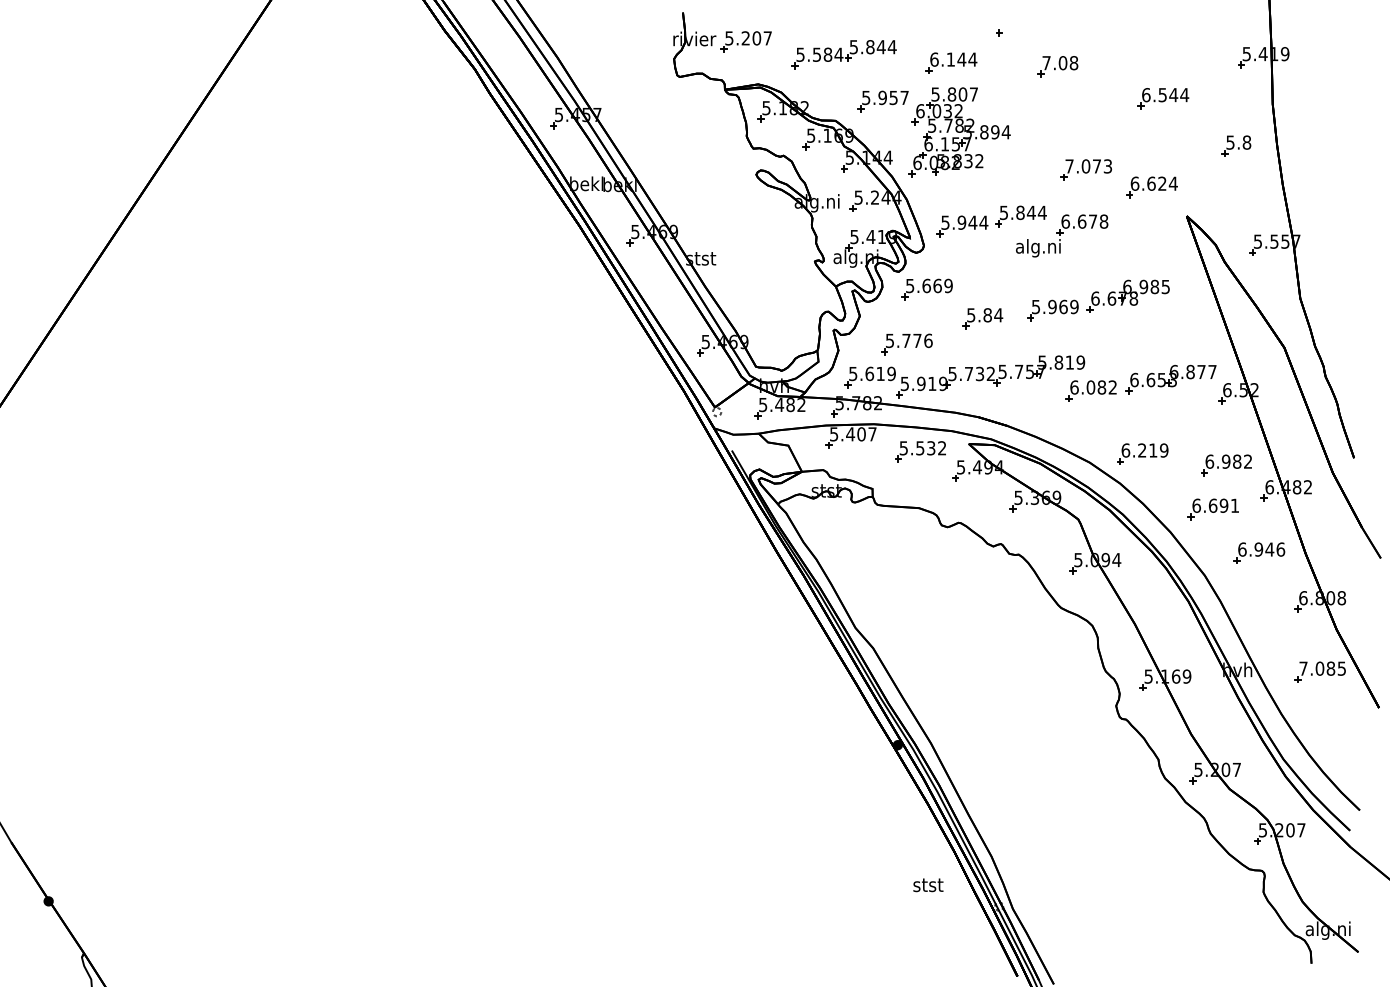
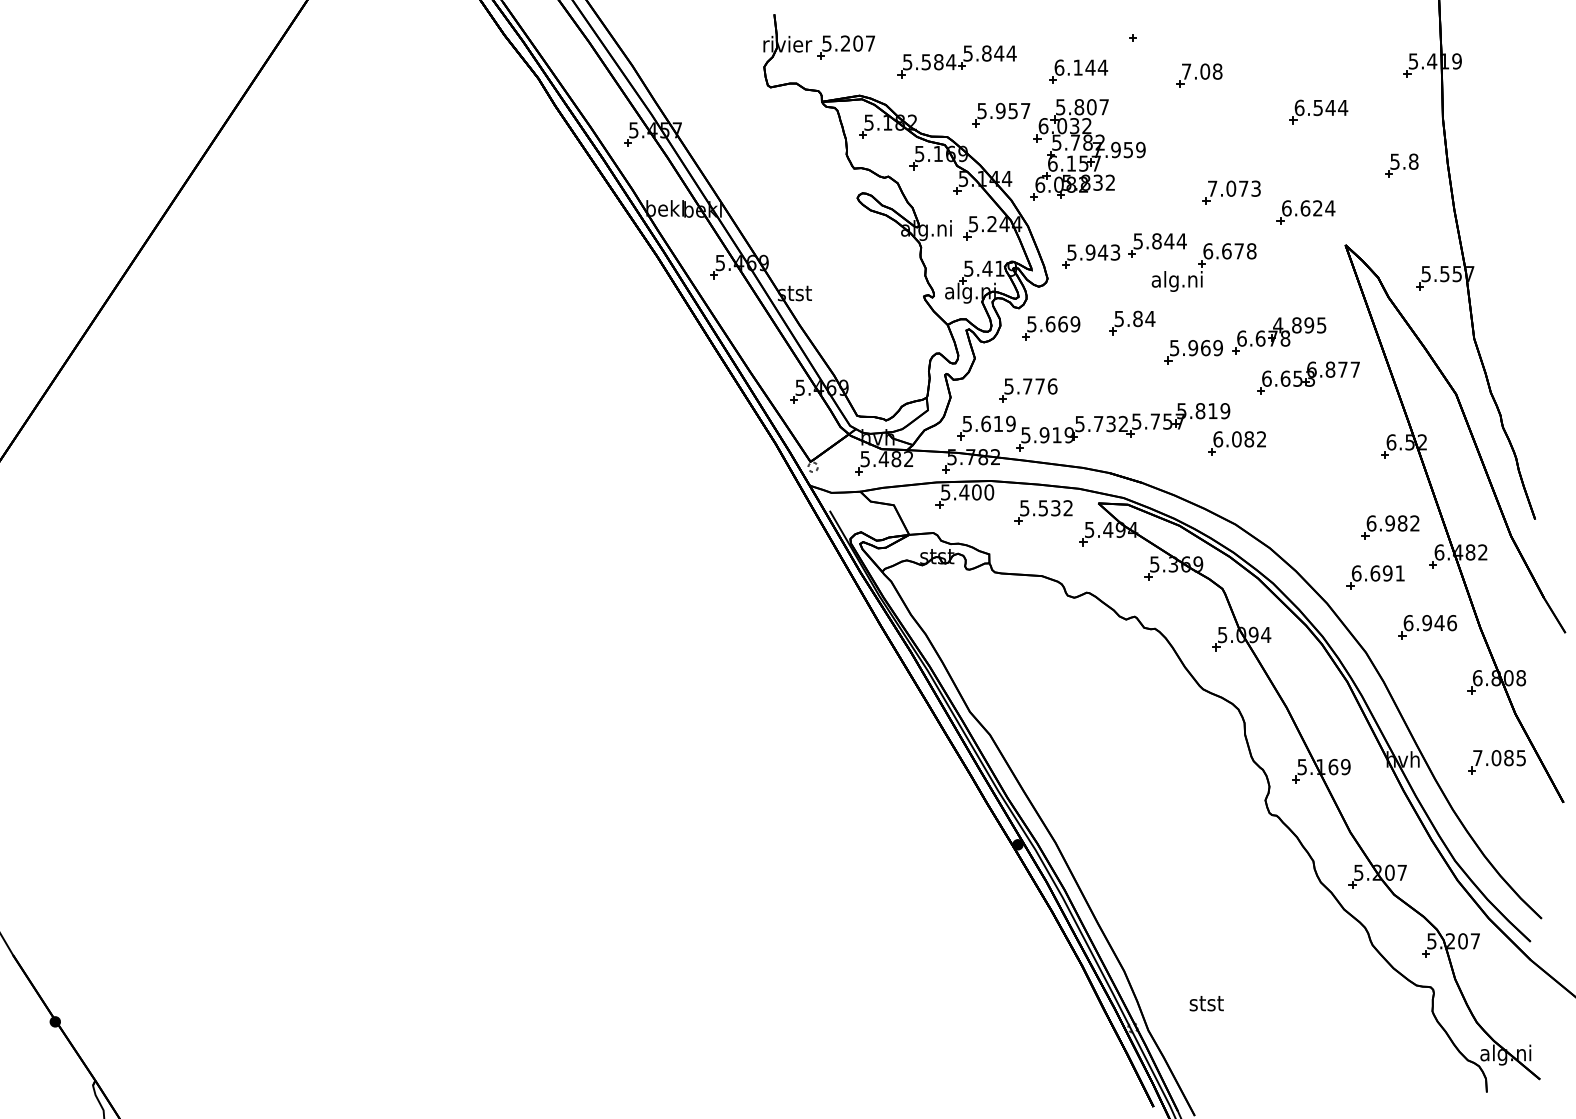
text: (987, 132) -> (1119, 150), 5.894 -> 7.959
text: (983, 222) -> (1115, 252), 5.944 -> 5.943
text: (1140, 286) -> (1293, 324), 6.985 -> 4.895
part: (982, 318) -> (1132, 322), moved
part: (1170, 379) -> (1307, 378), moved
text: (872, 434) -> (989, 492), 5.407 -> 5.400
part: (1142, 453) -> (1295, 514), removed
text: (928, 885) -> (1206, 1003), moved

